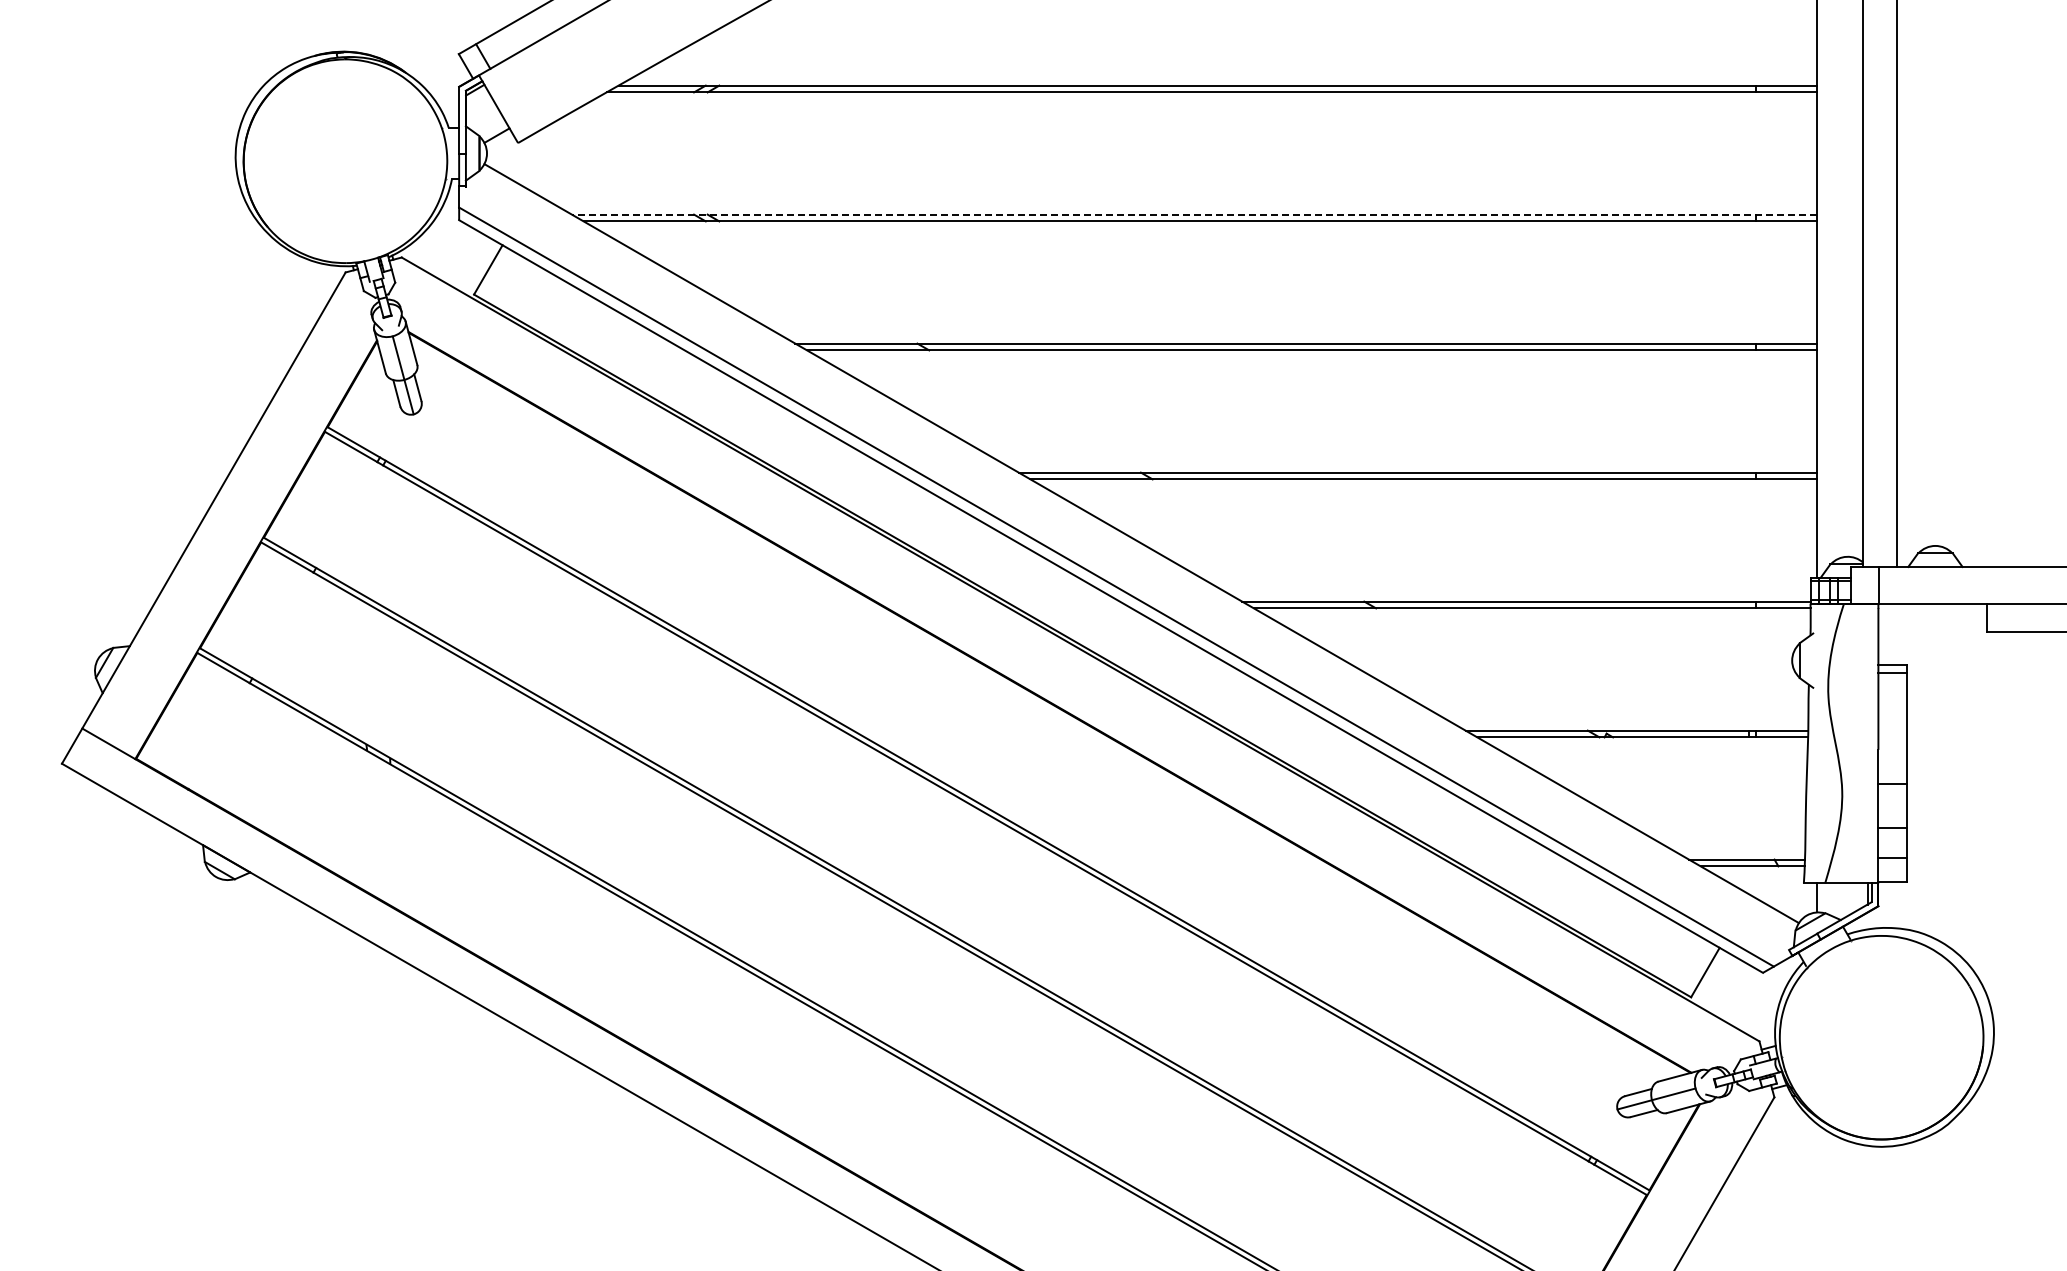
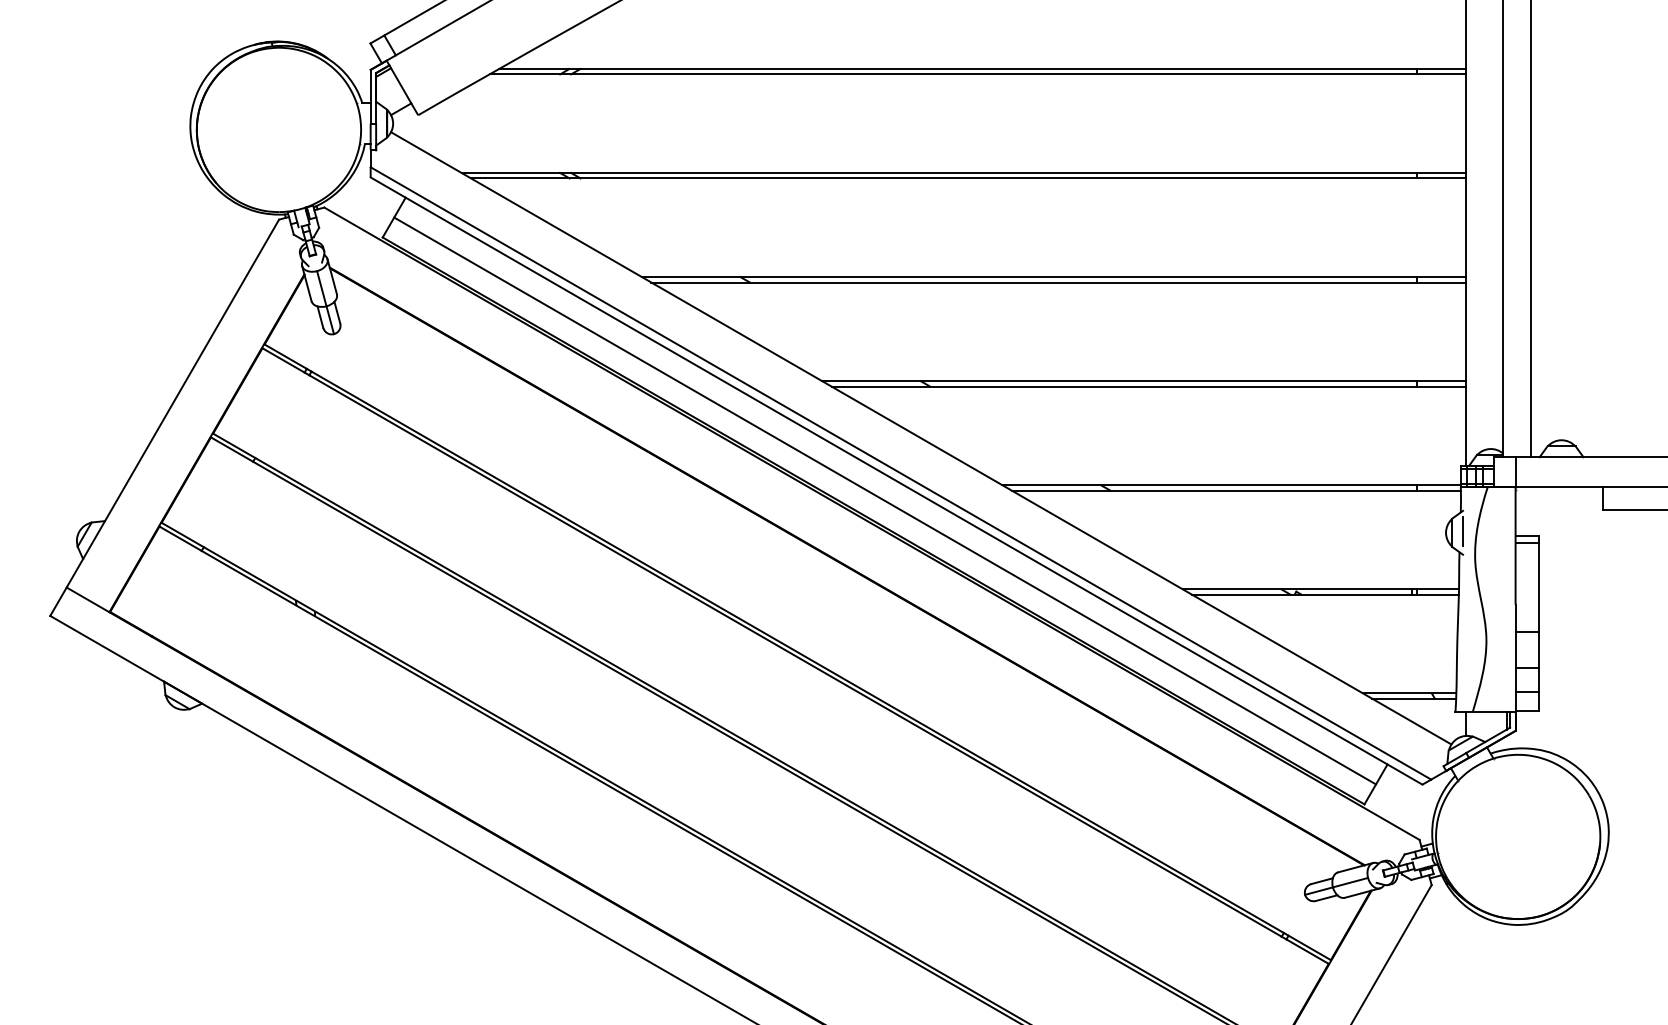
line: (1194, 214) -> (963, 172), dashed -> solid
line: (1096, 620) -> (884, 500), added
line: (1813, 658) -> (1463, 531), added

